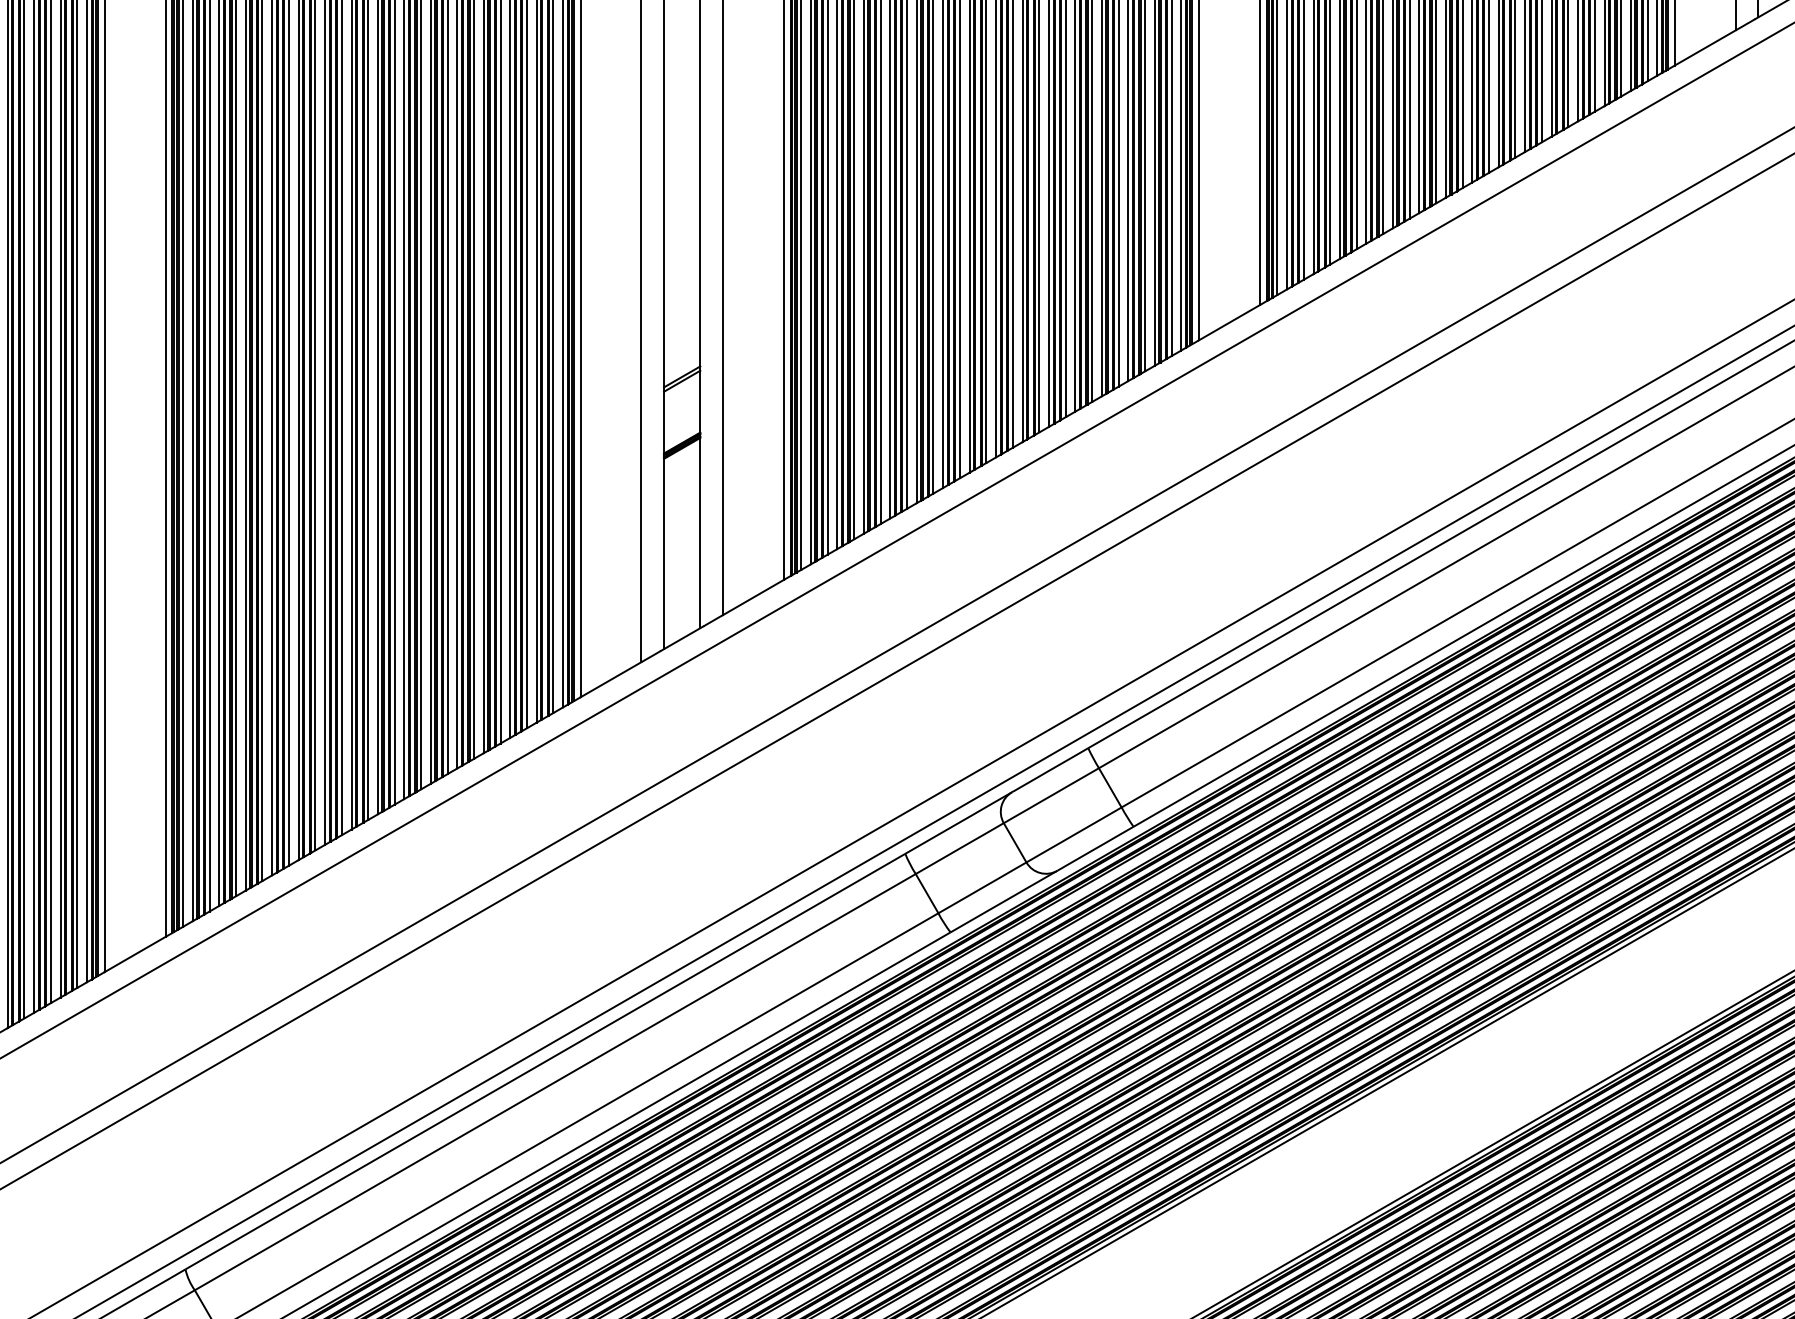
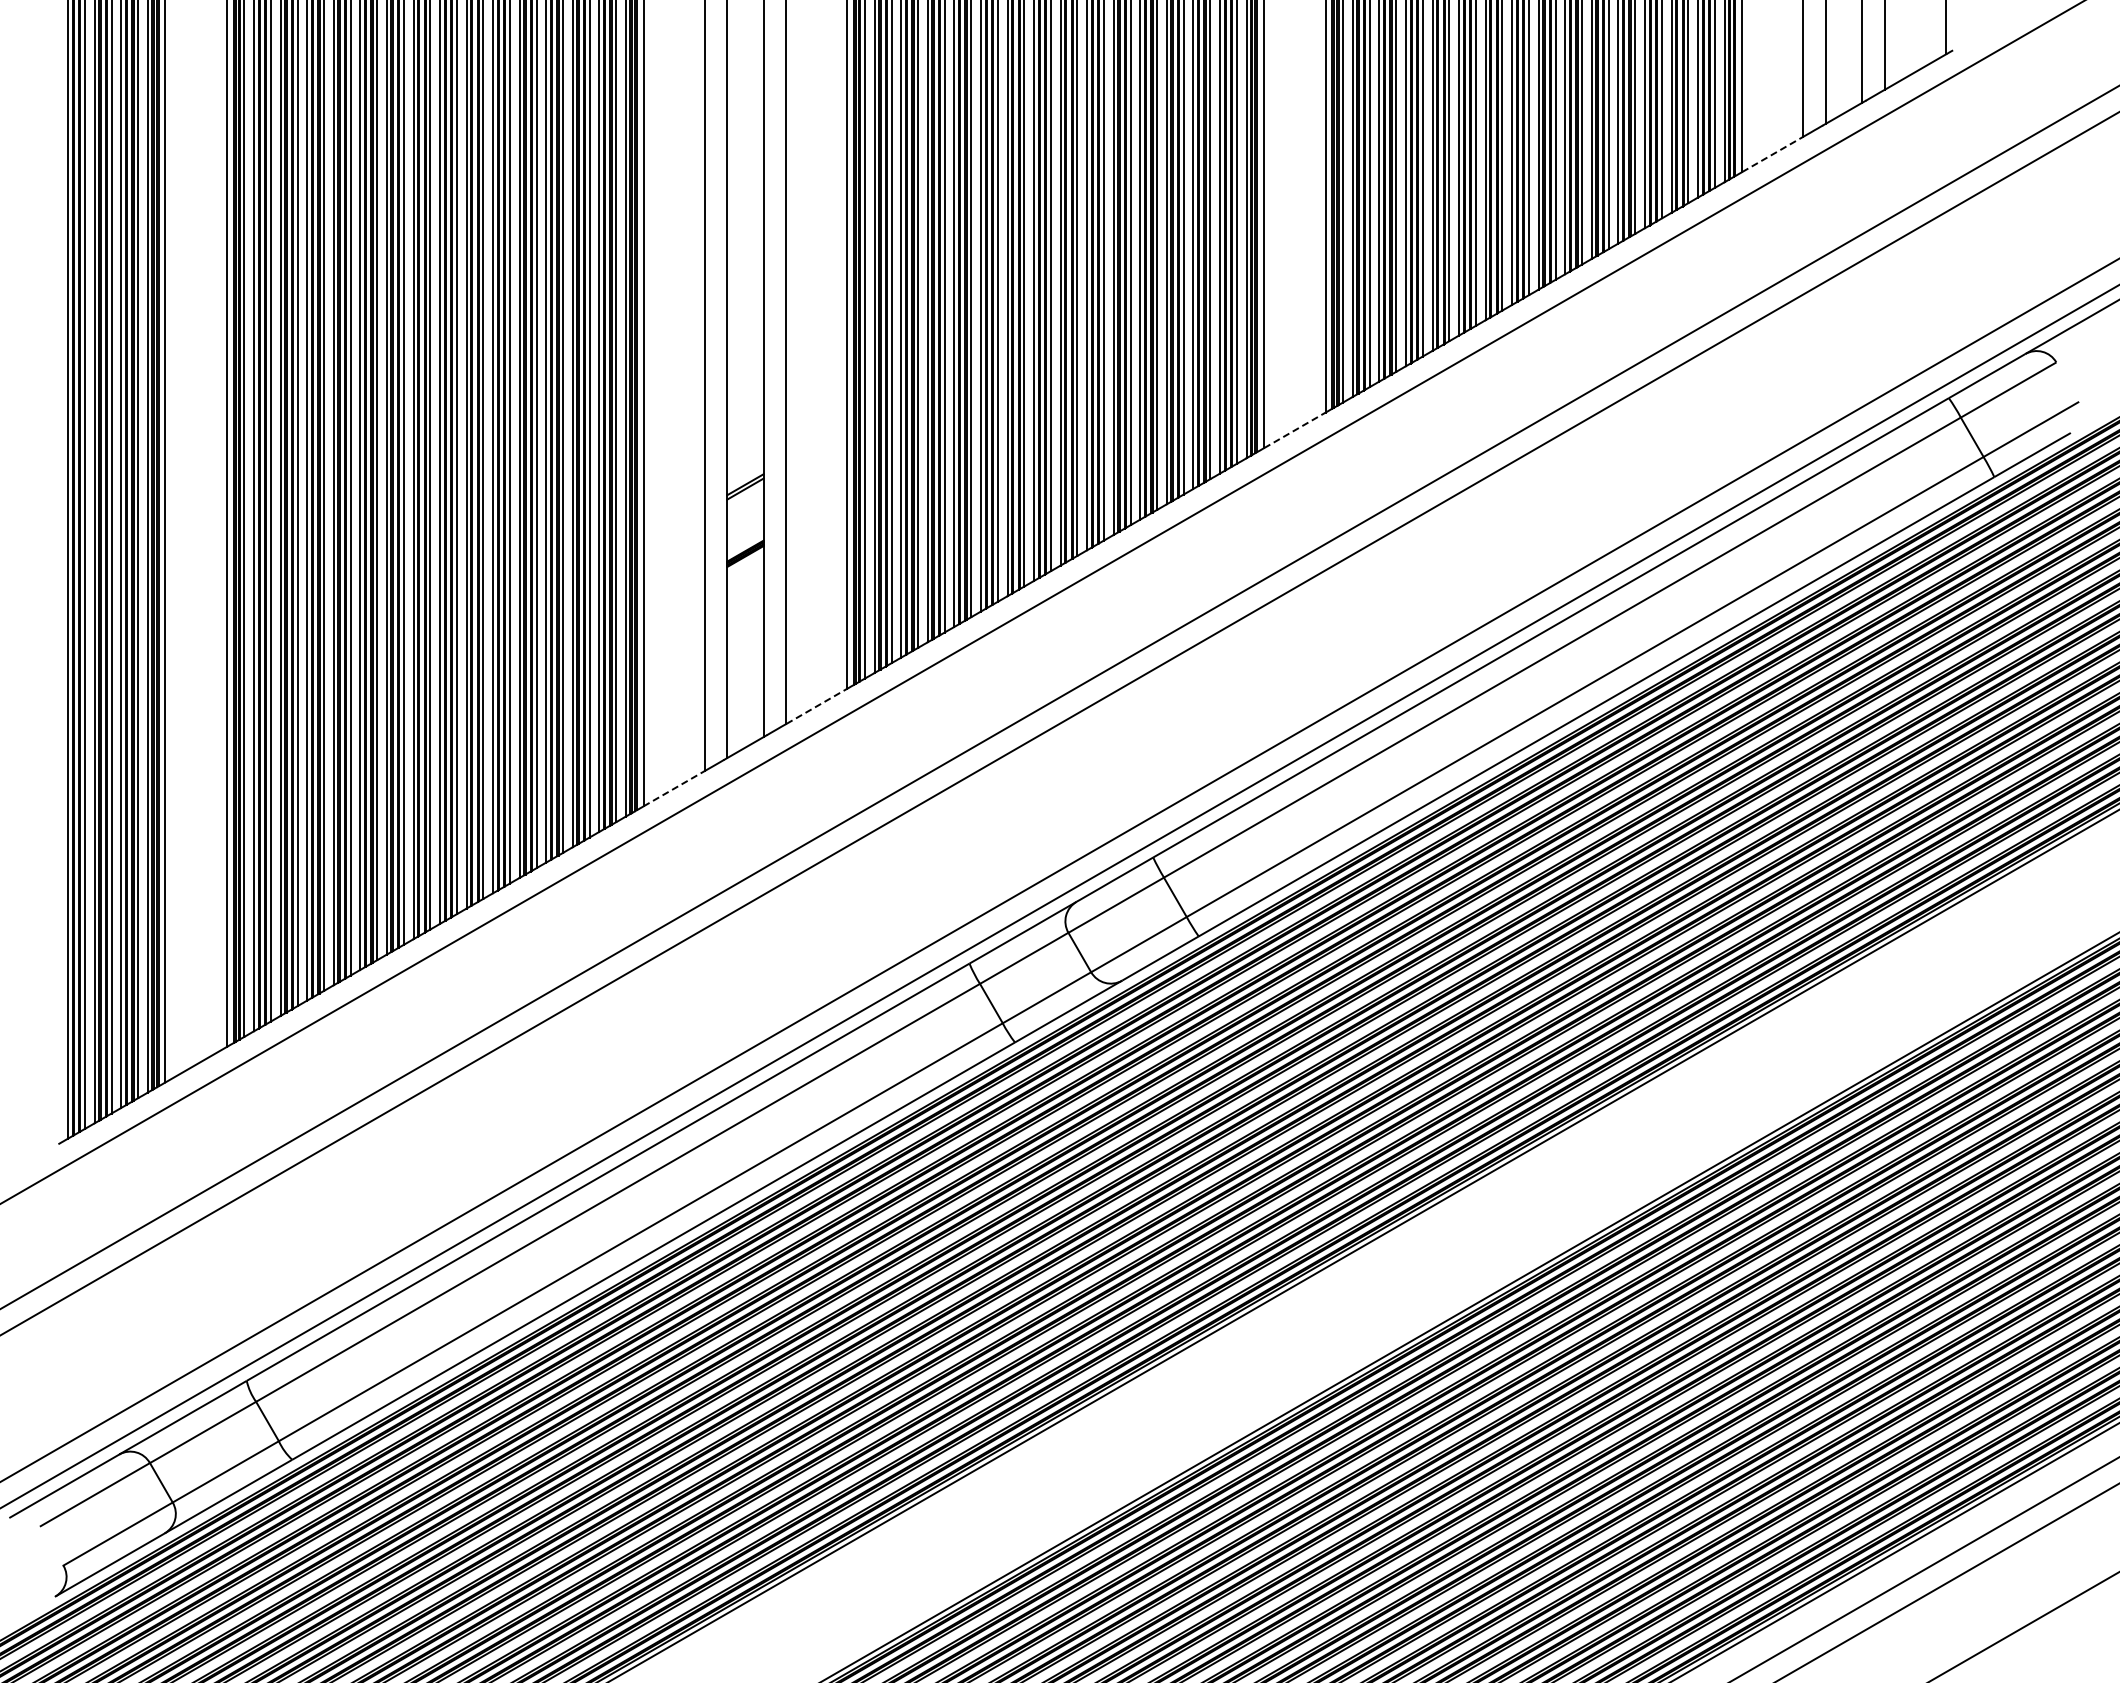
line: (1705, 48) -> (1773, 154), solid -> dashed
line: (1229, 322) -> (1295, 430), solid -> dashed
line: (753, 597) -> (817, 706), solid -> dashed
line: (611, 679) -> (674, 788), solid -> dashed

